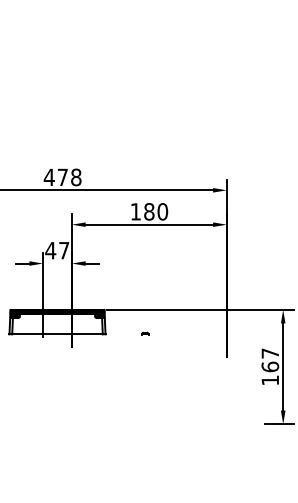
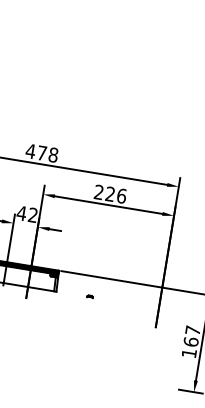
text: (149, 211) -> (110, 193), 180 -> 226
text: (64, 250) -> (33, 215), 47 -> 42

